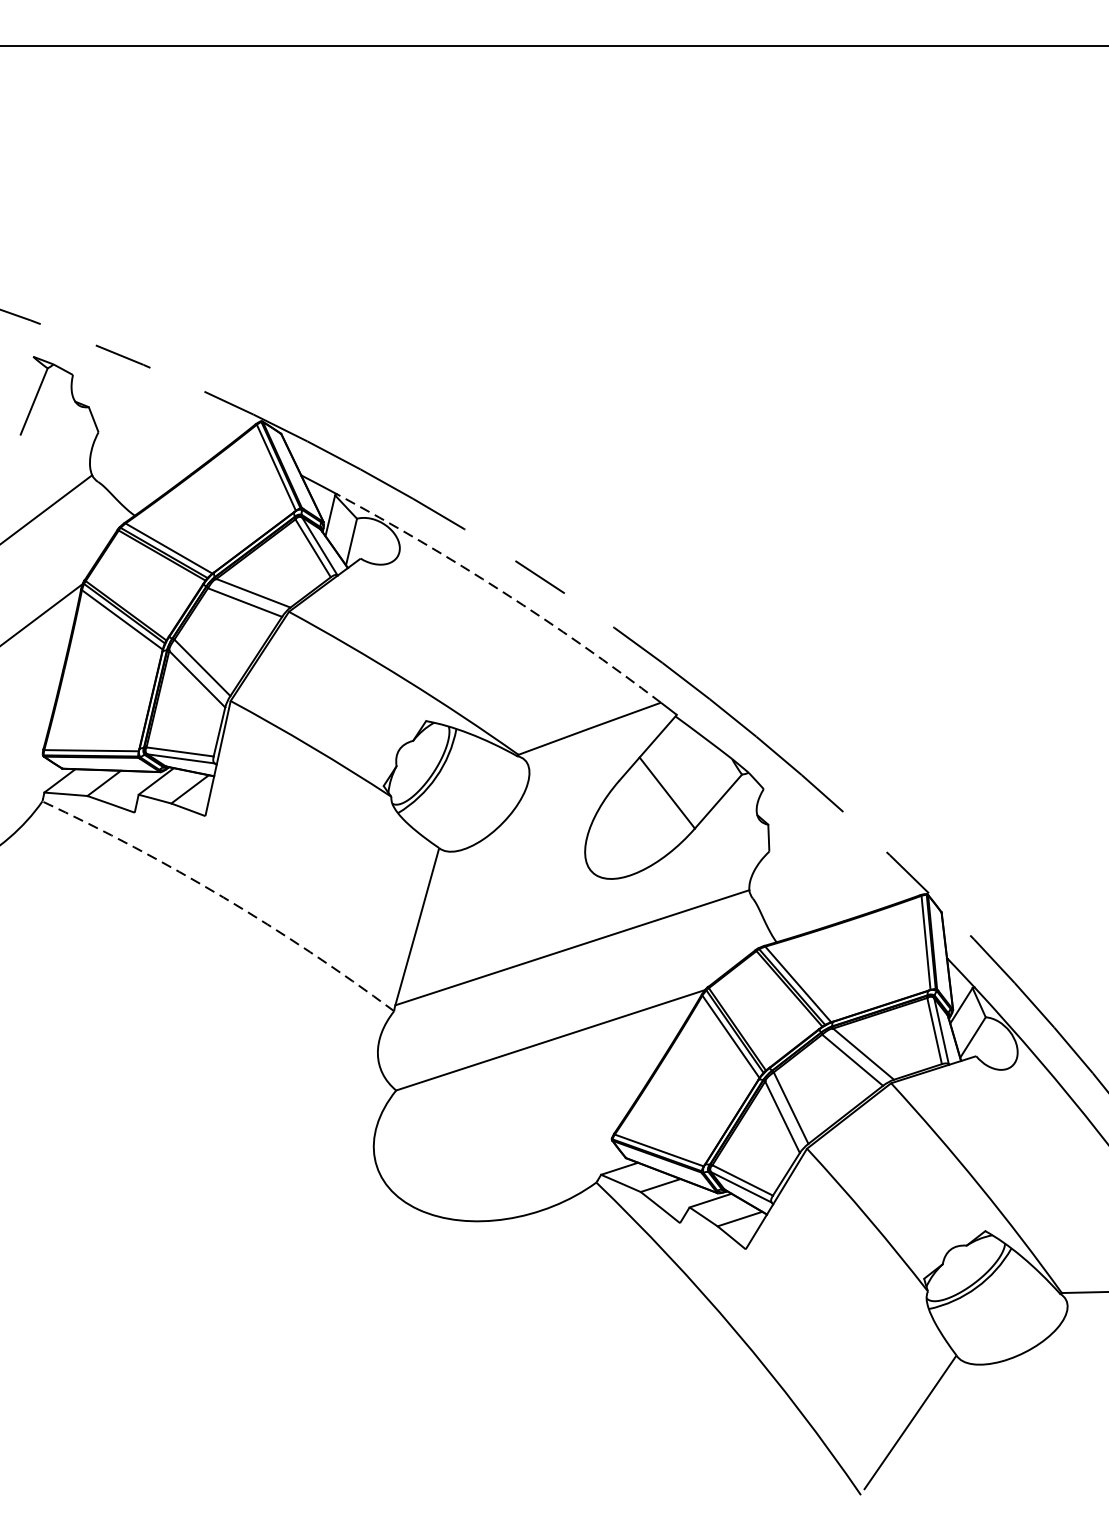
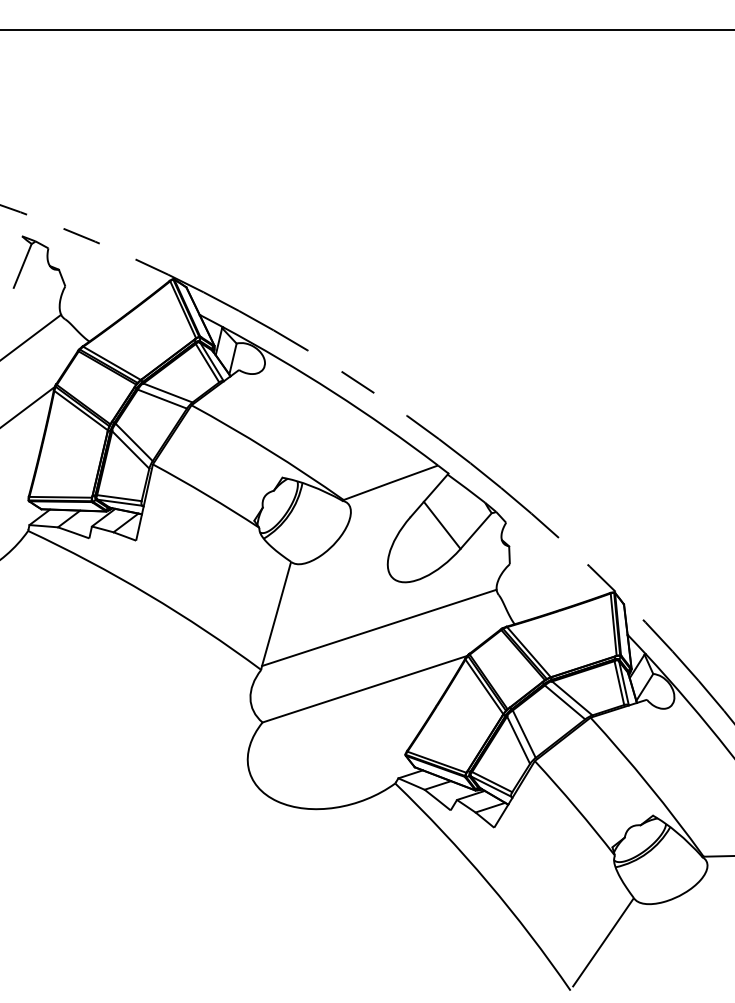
arc: (503, 592) -> (333, 392), dashed -> solid
arc: (224, 897) -> (148, 594), dashed -> solid

